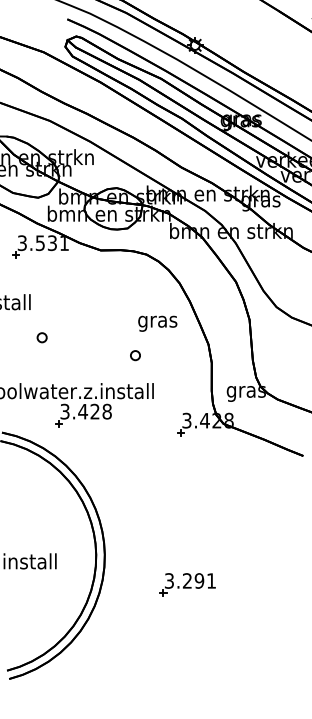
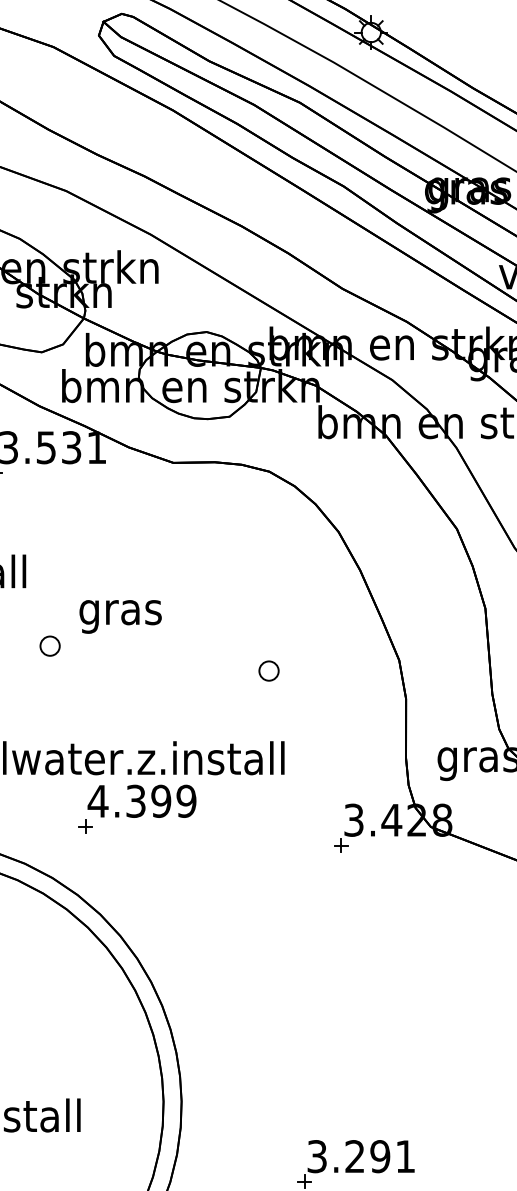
text: (157, 323) -> (120, 616), moved
part: (135, 355) -> (269, 670), moved
text: (85, 411) -> (141, 800), 3.428 -> 4.399

